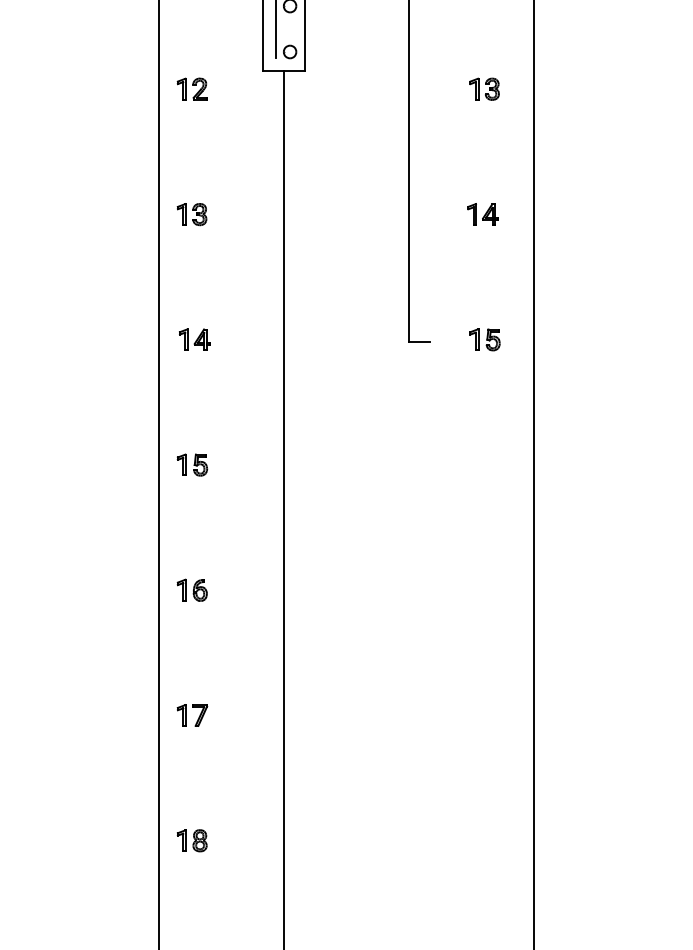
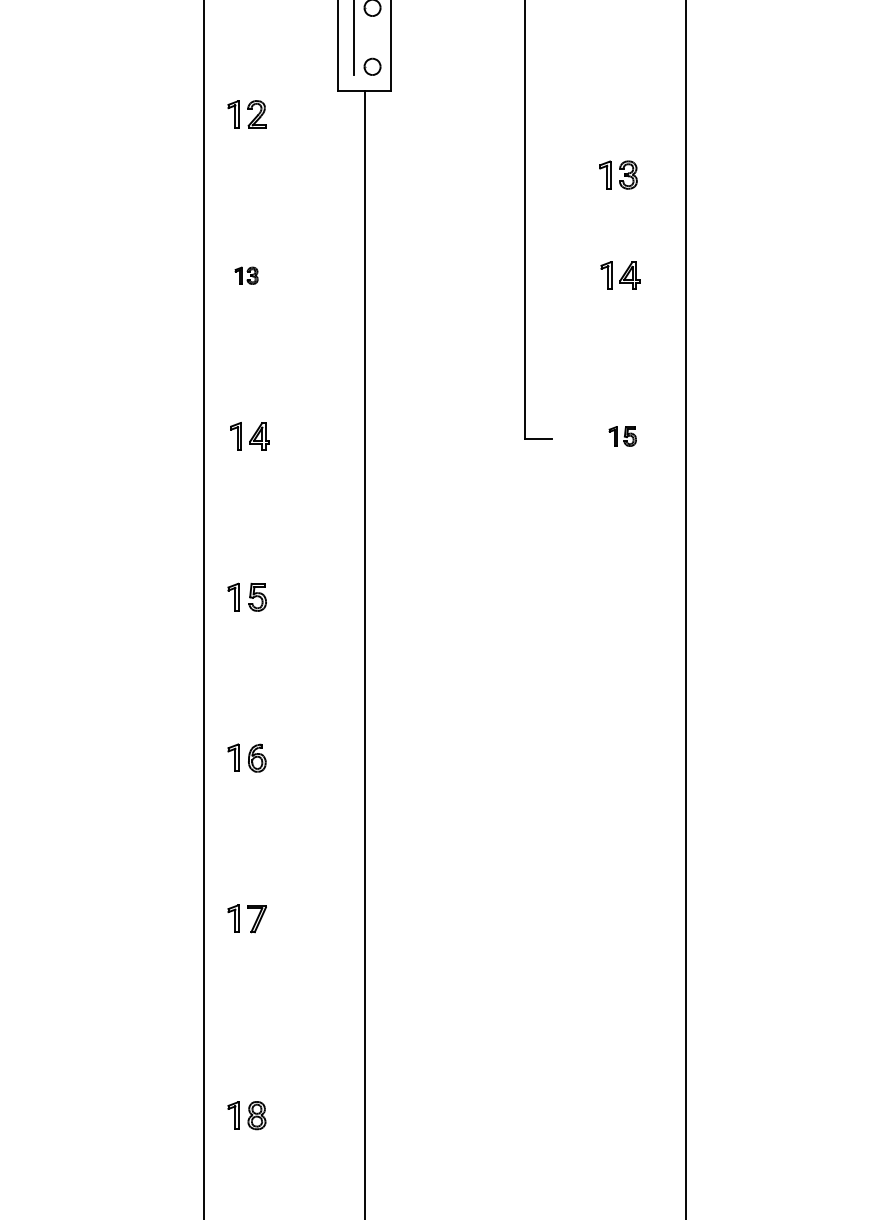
part: (484, 88) -> (618, 174), moved
part: (191, 214) -> (245, 275), size x0.6
part: (484, 339) -> (622, 436), size x0.7
part: (191, 840) -> (245, 1115), moved

